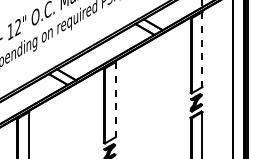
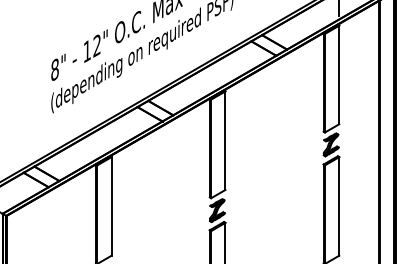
line: (202, 49) -> (339, 75), dashed -> solid
line: (115, 100) -> (225, 141), dashed -> solid

